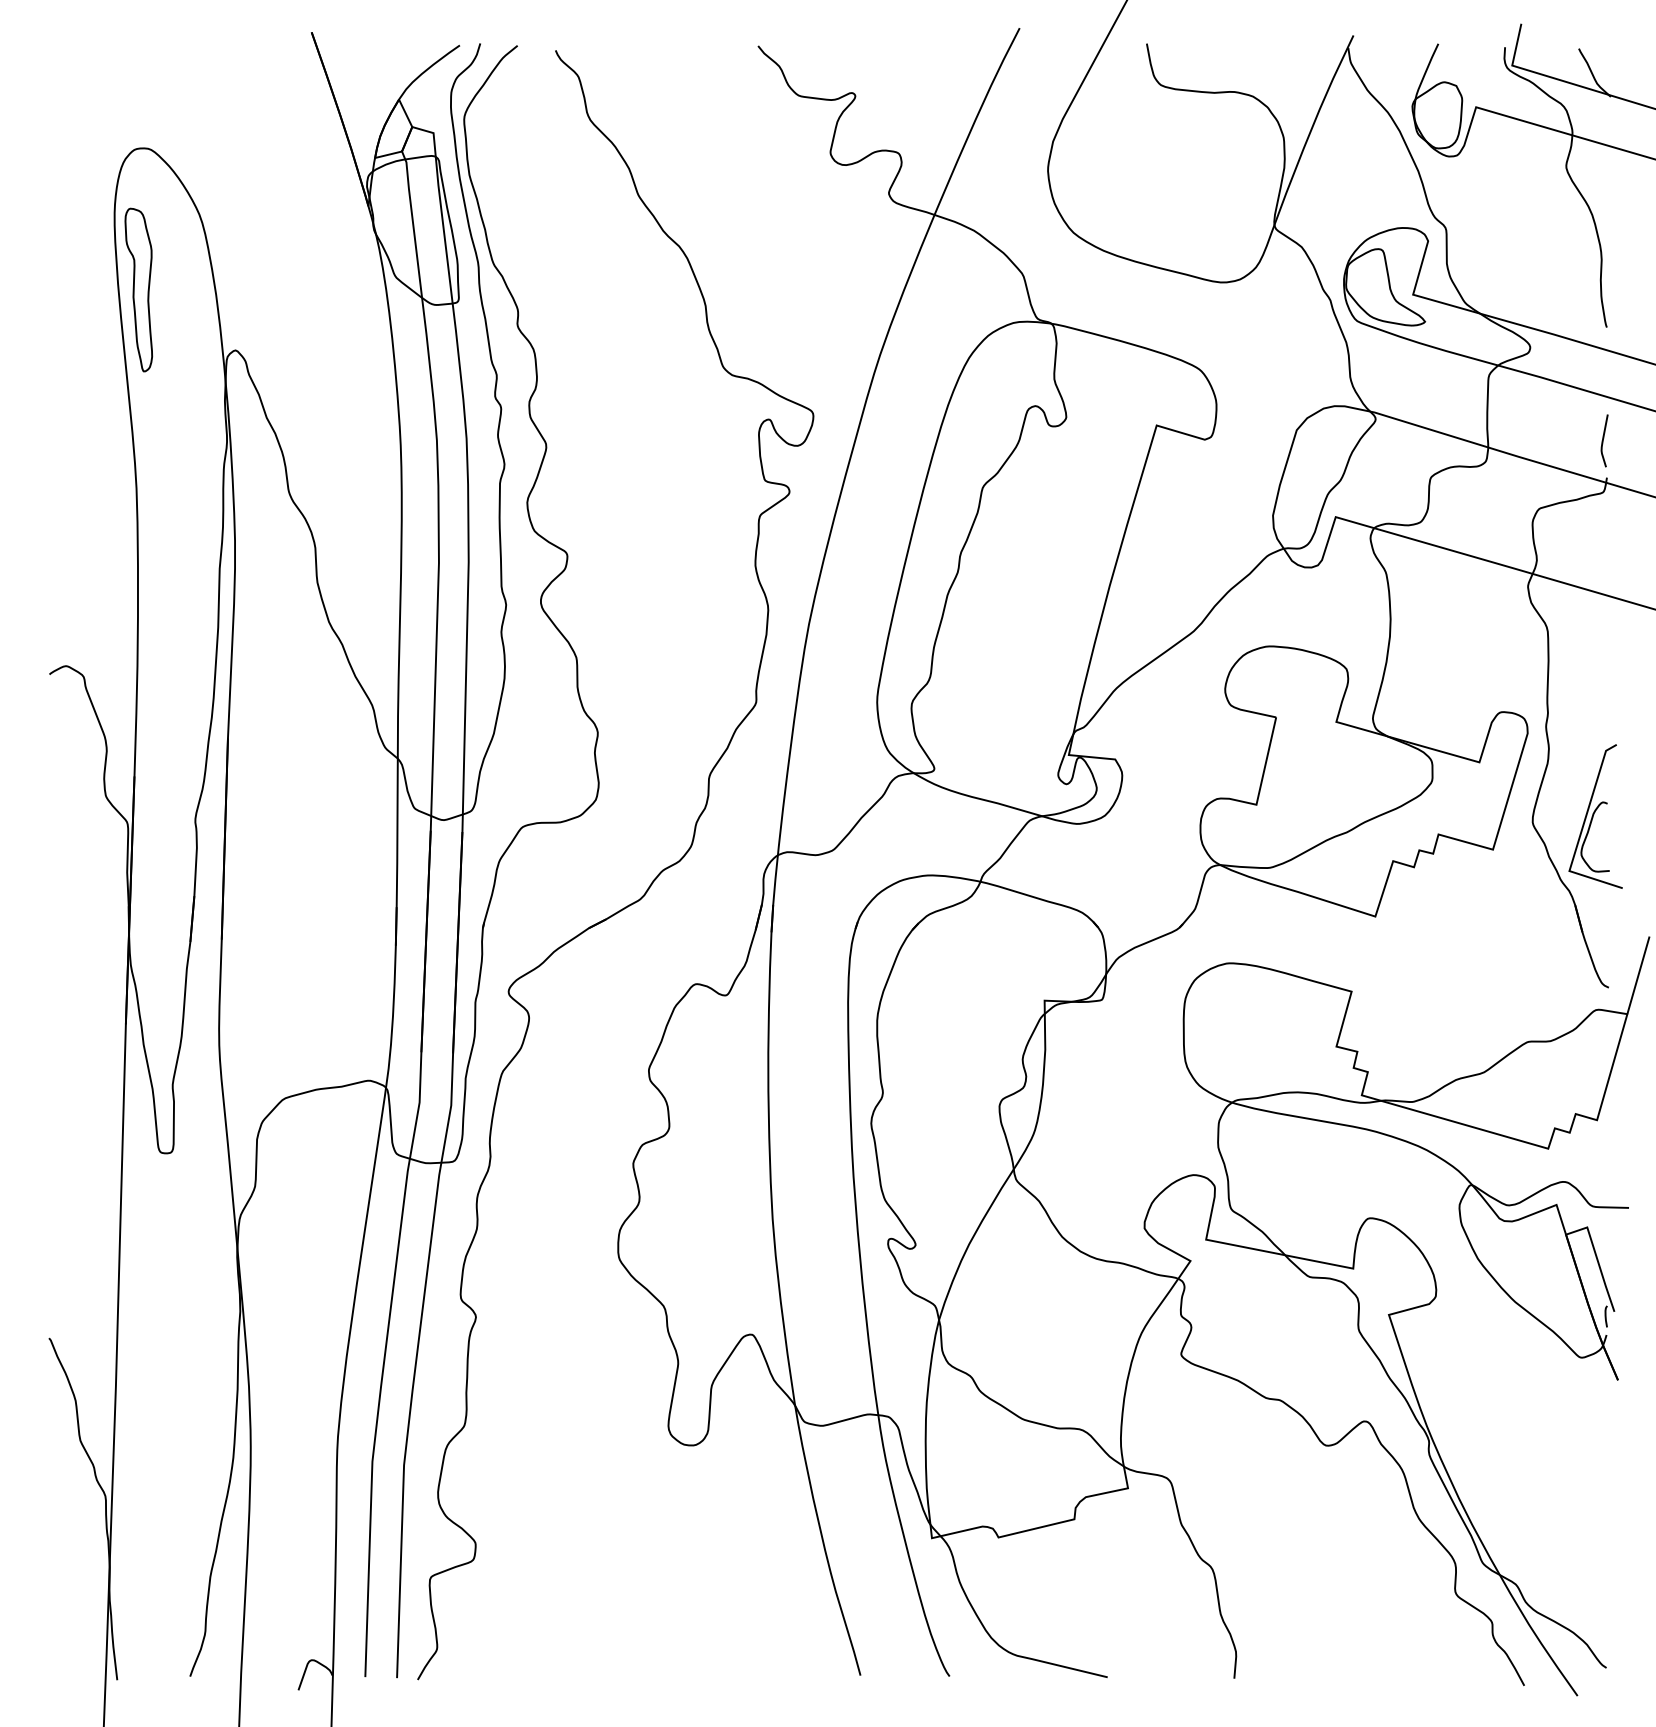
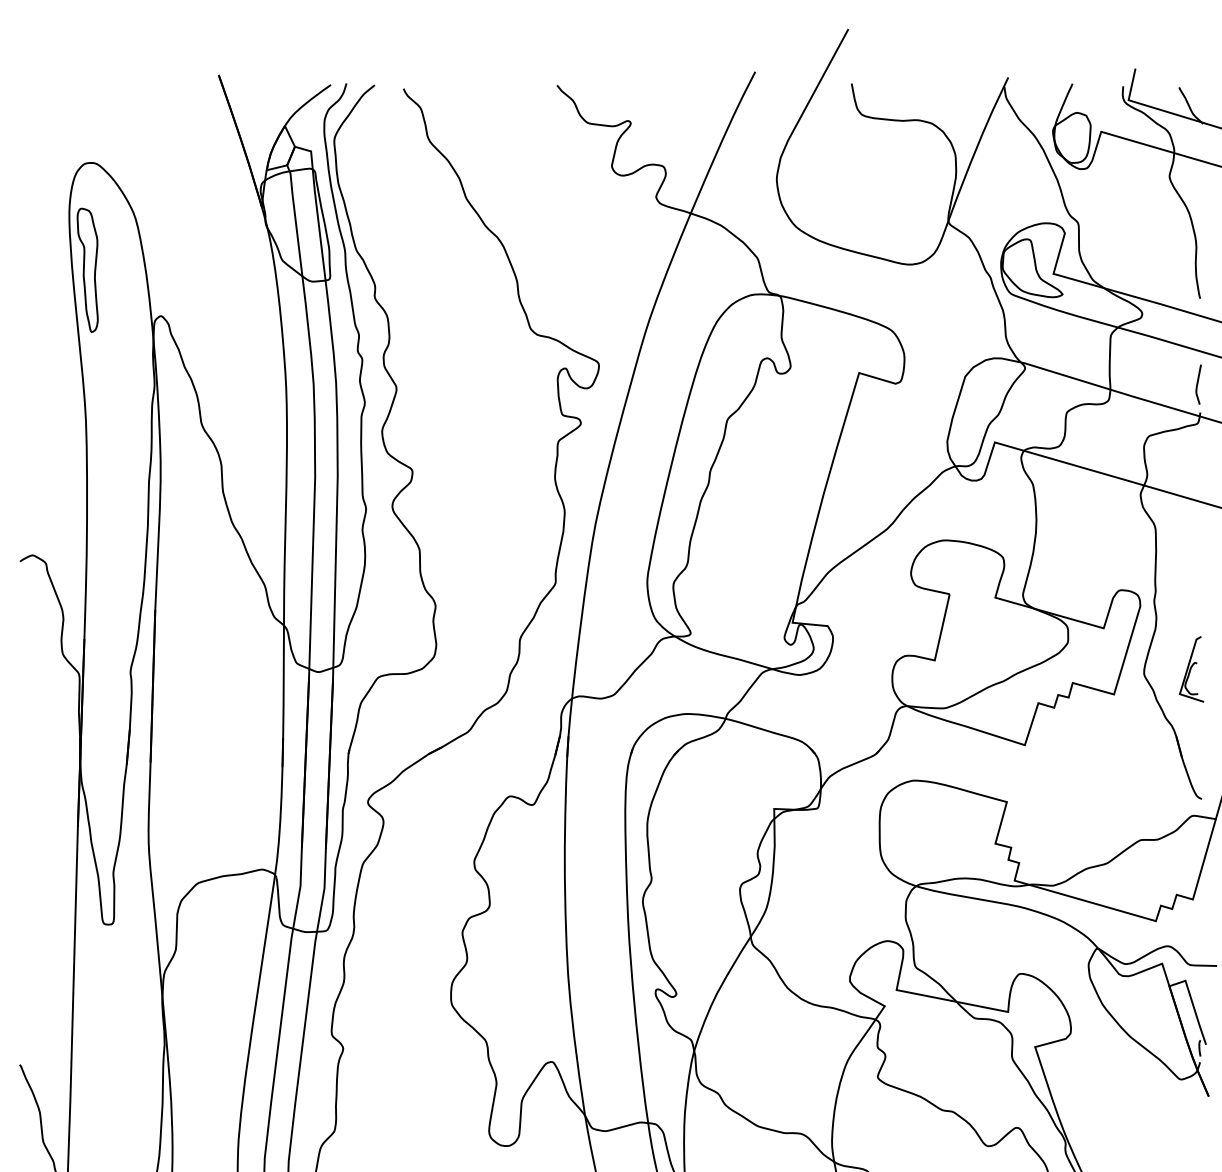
part: (1595, 816) -> (1191, 669), size x0.6

